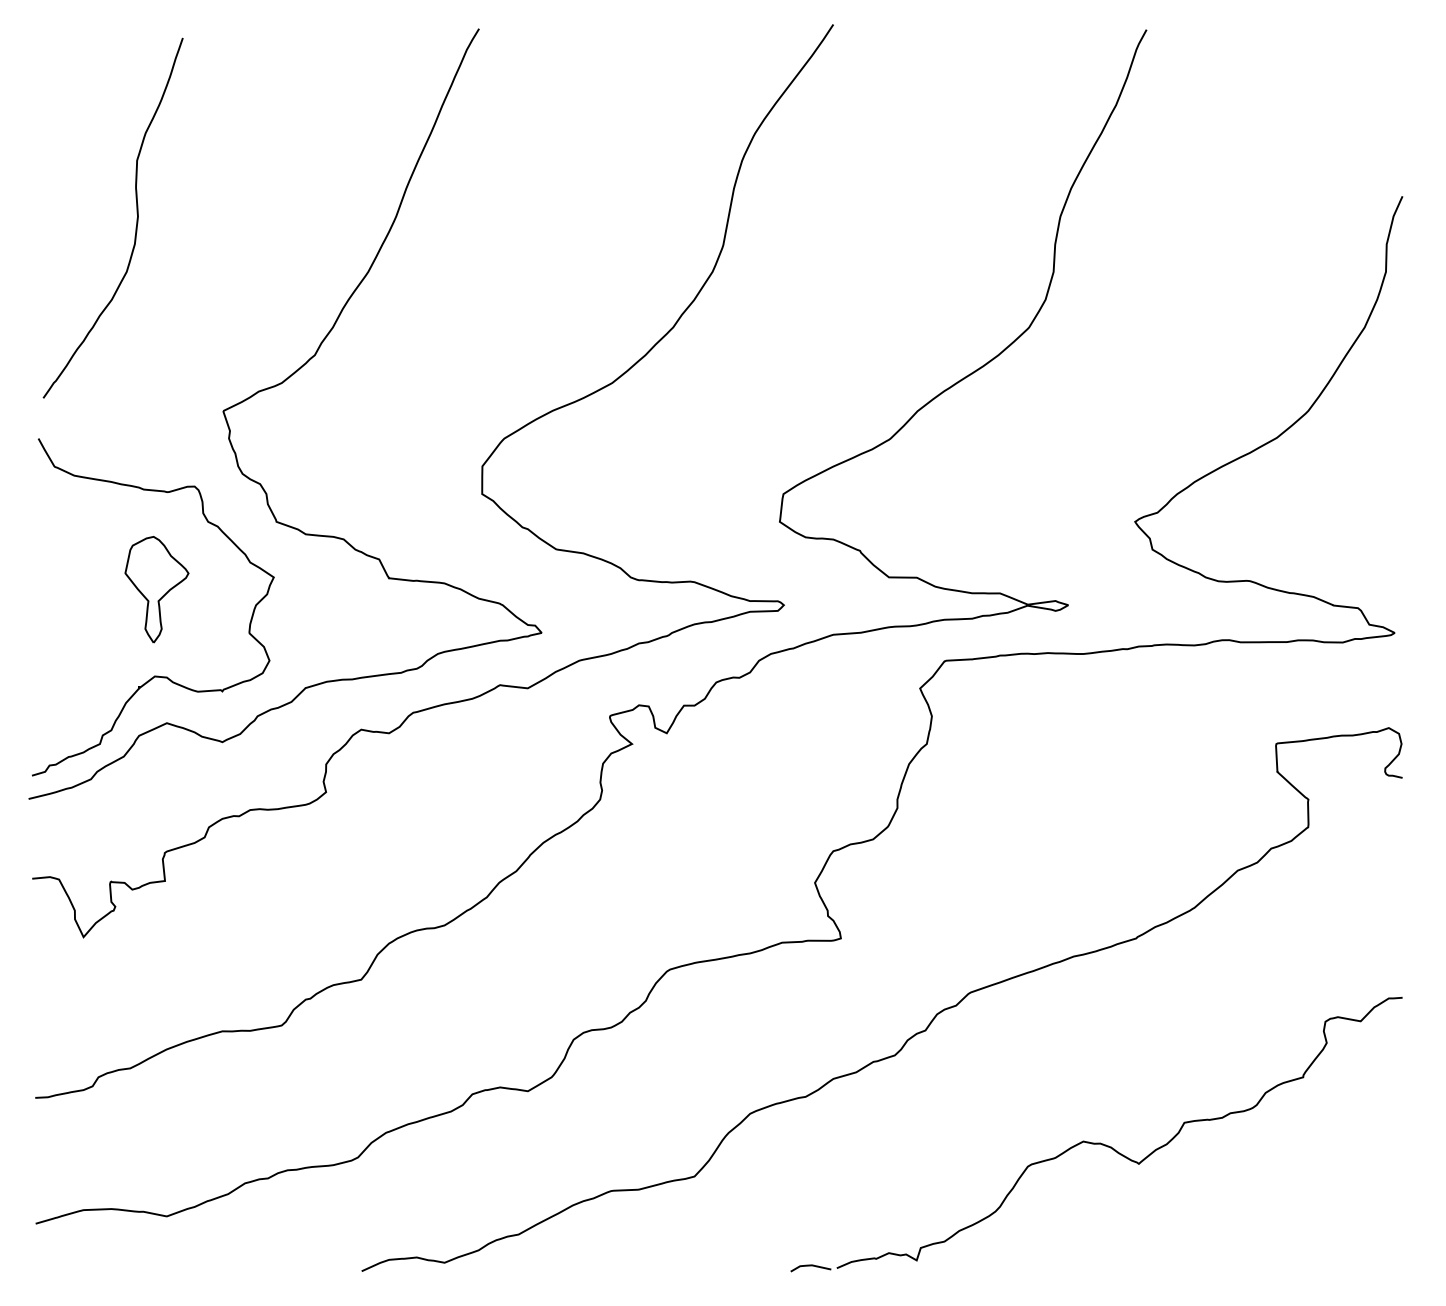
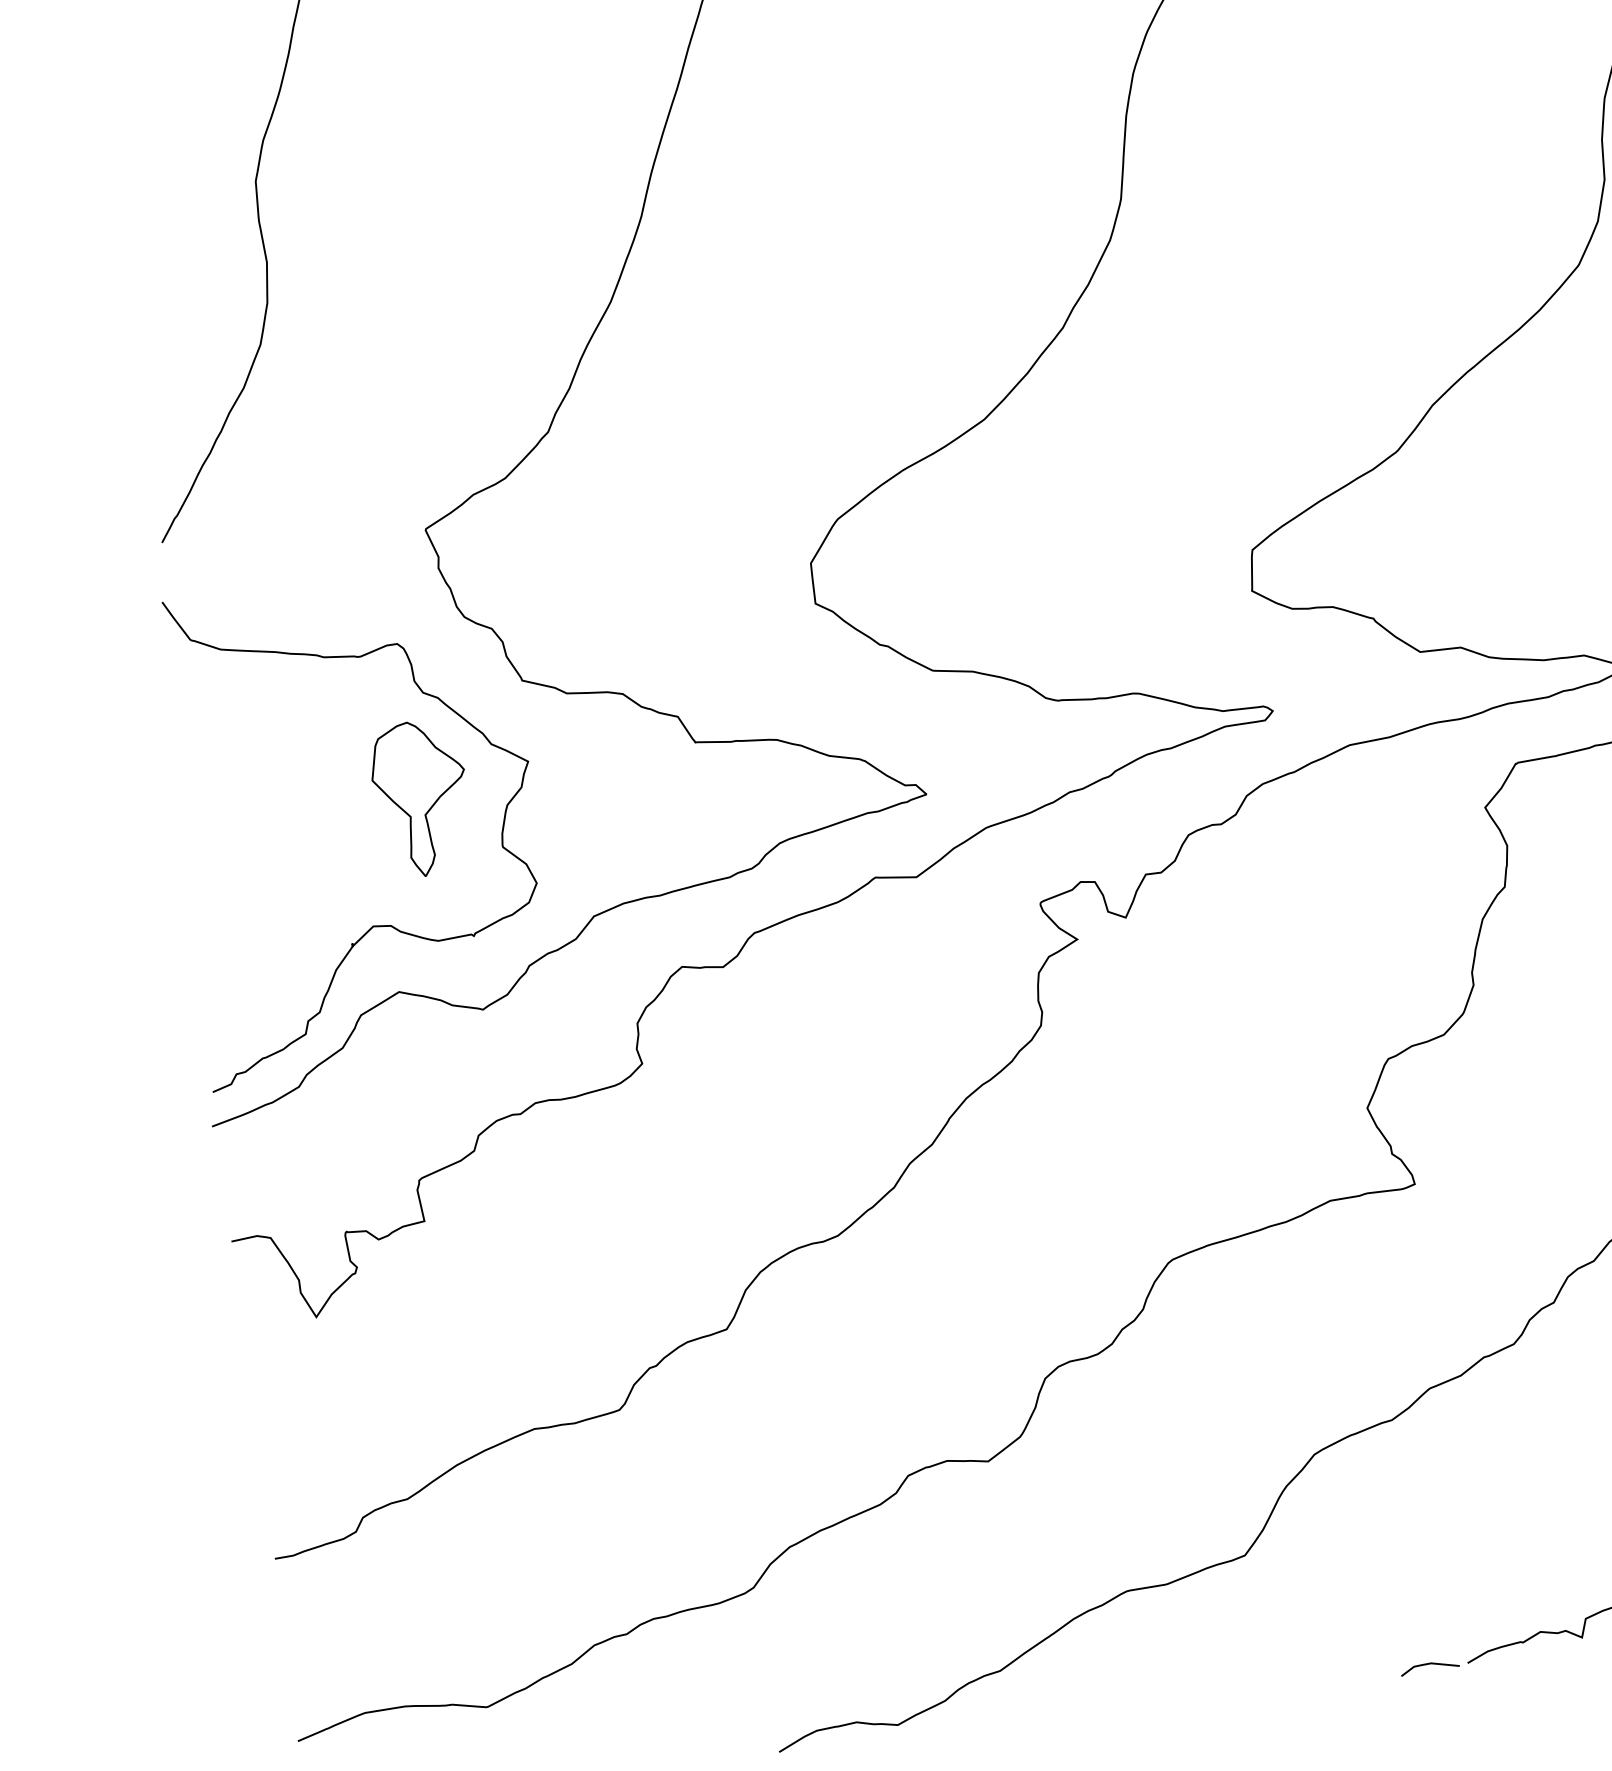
part: (156, 589) -> (420, 798), moved

